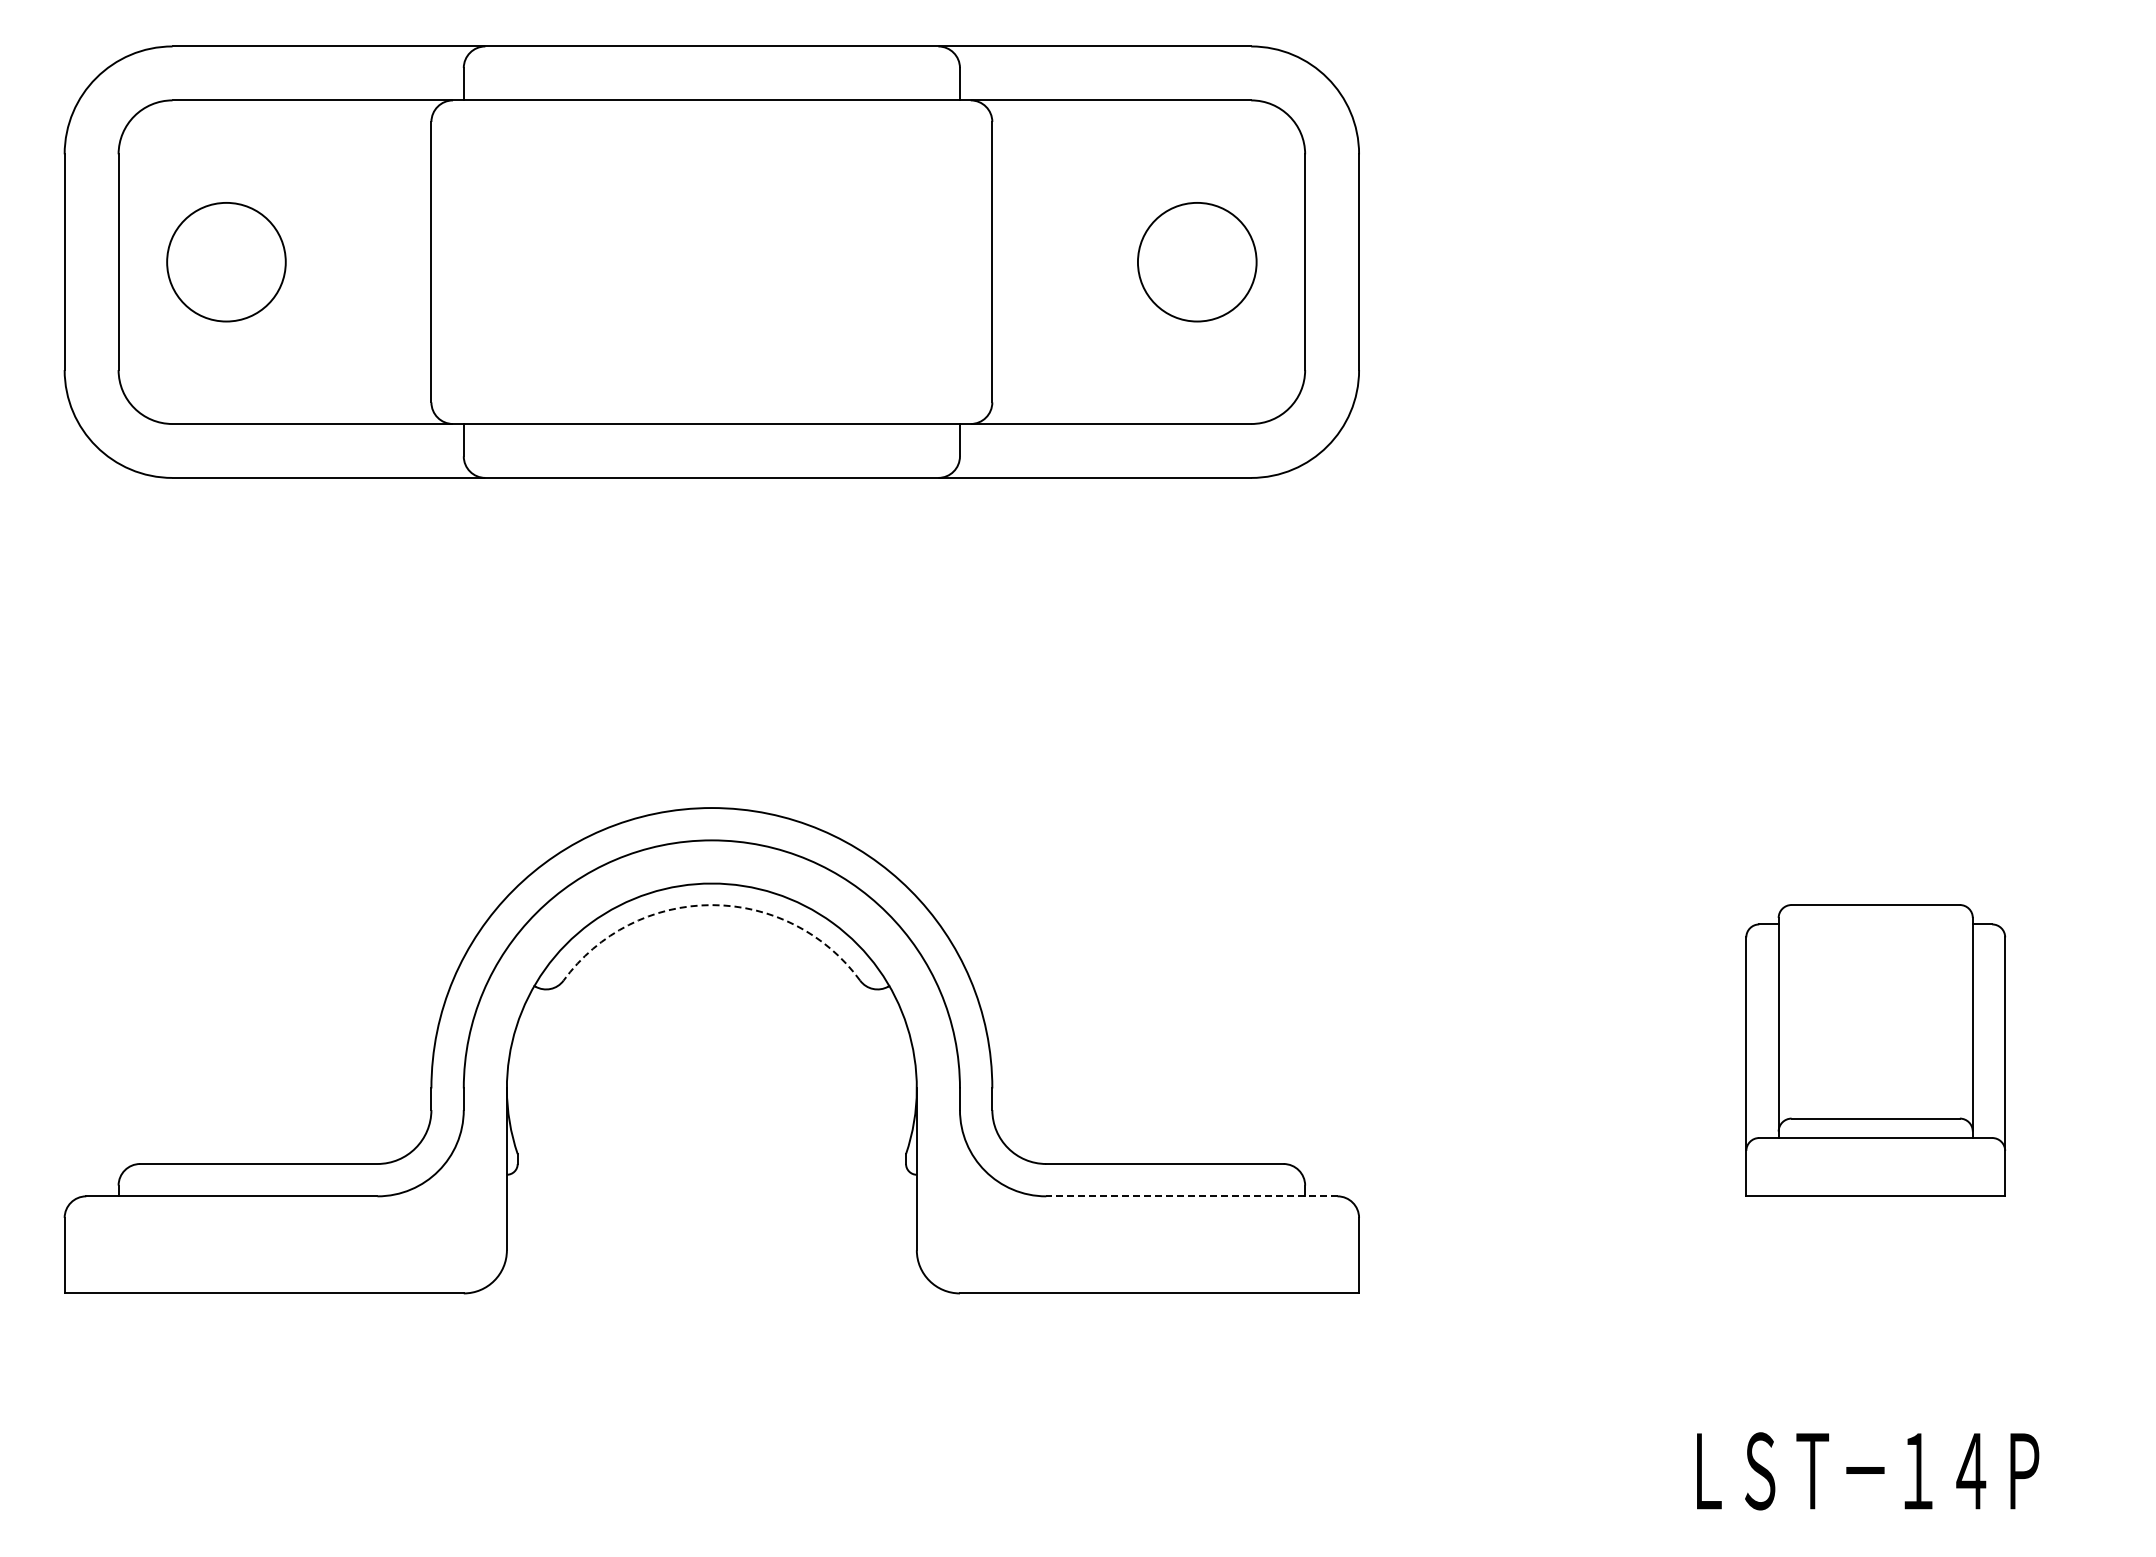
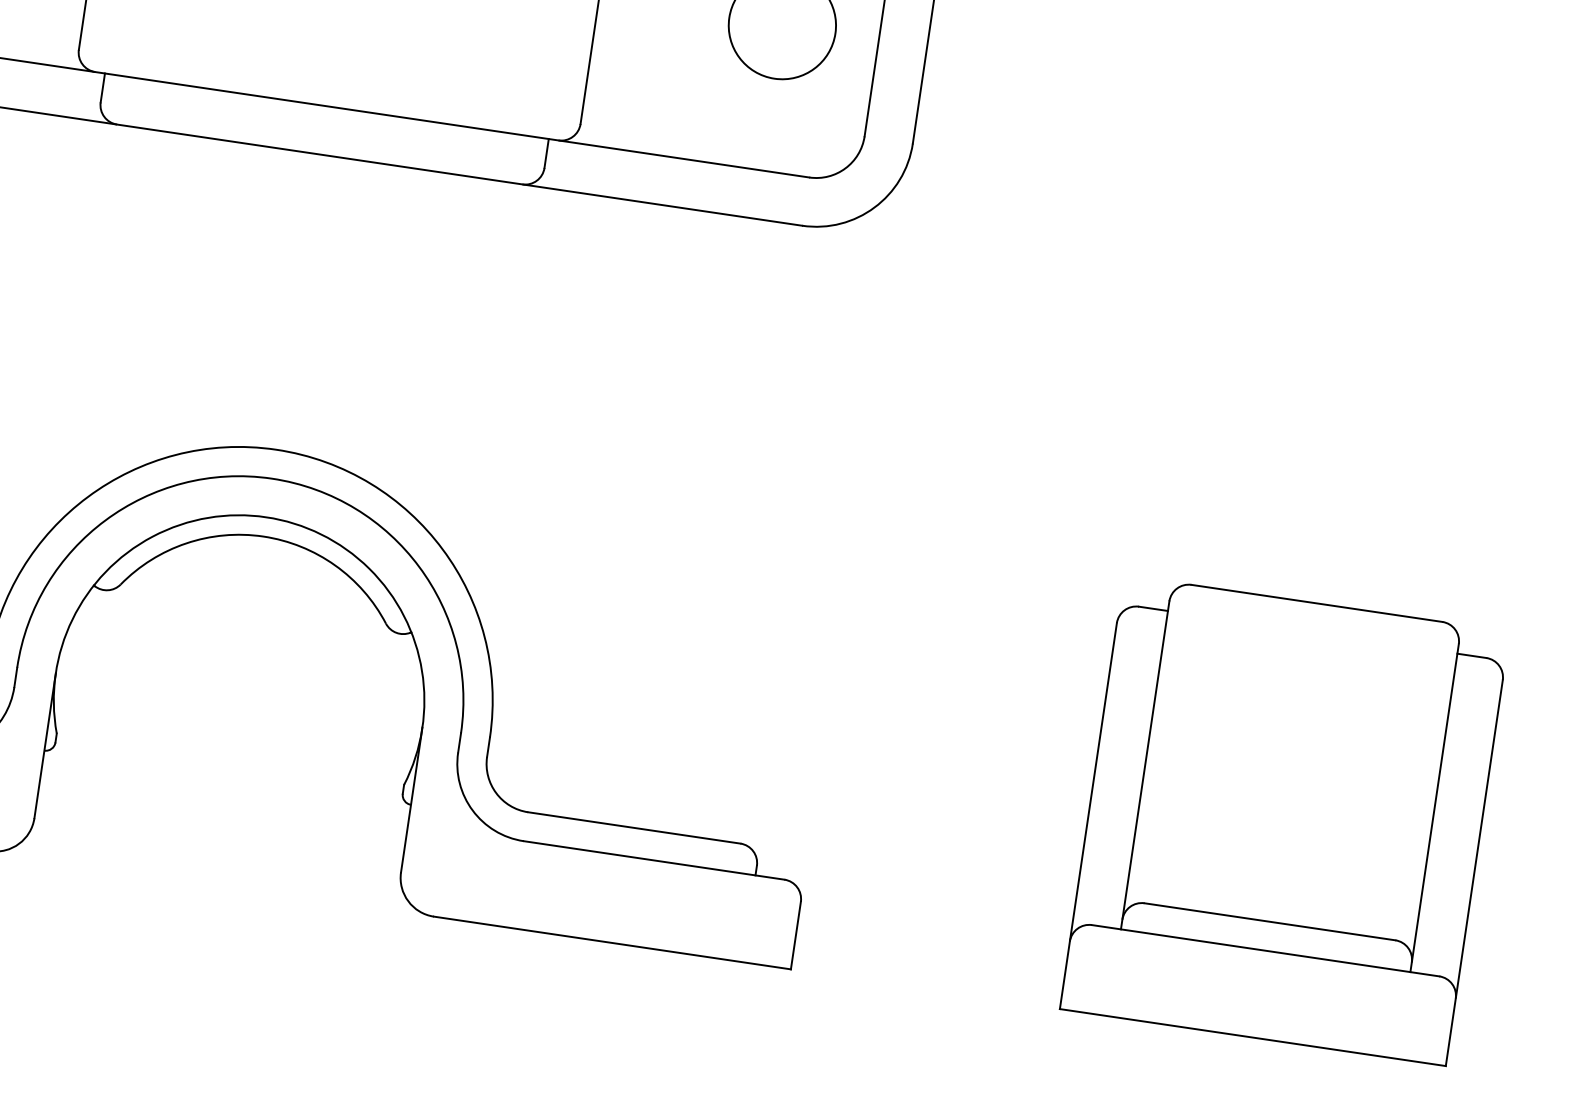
arc: (711, 905) -> (262, 536), dashed -> solid
part: (1875, 1050) -> (1284, 820), size x1.67
line: (1191, 1196) -> (653, 860), dashed -> solid

